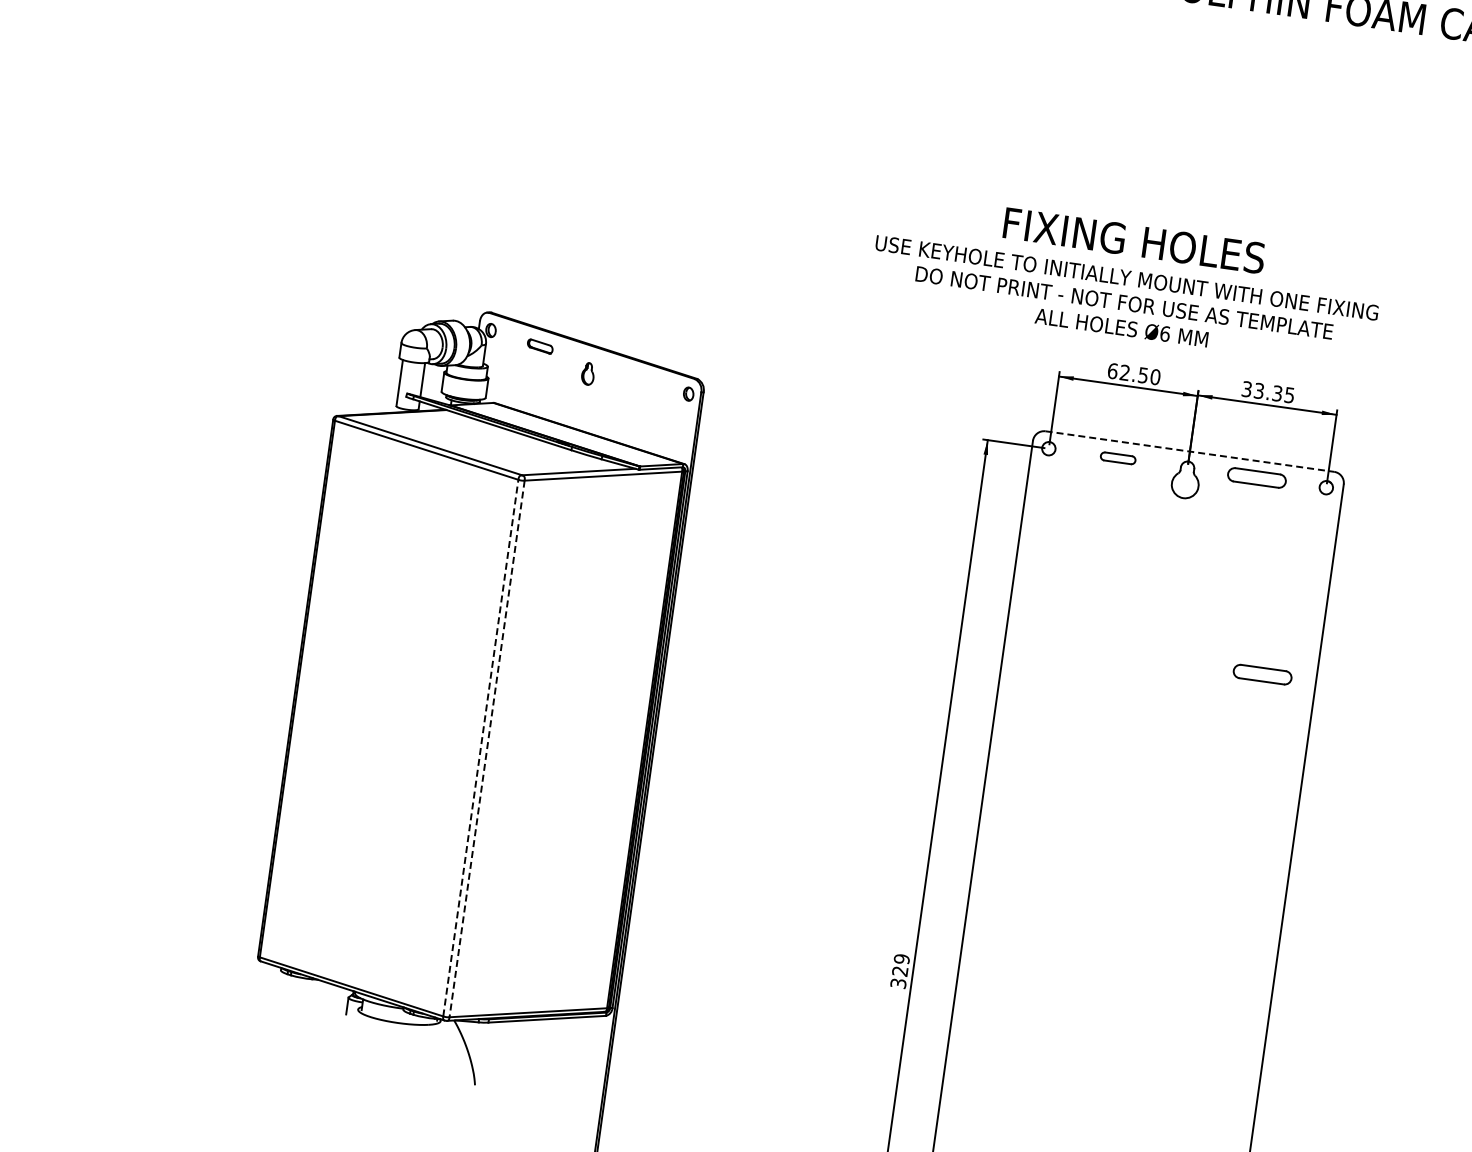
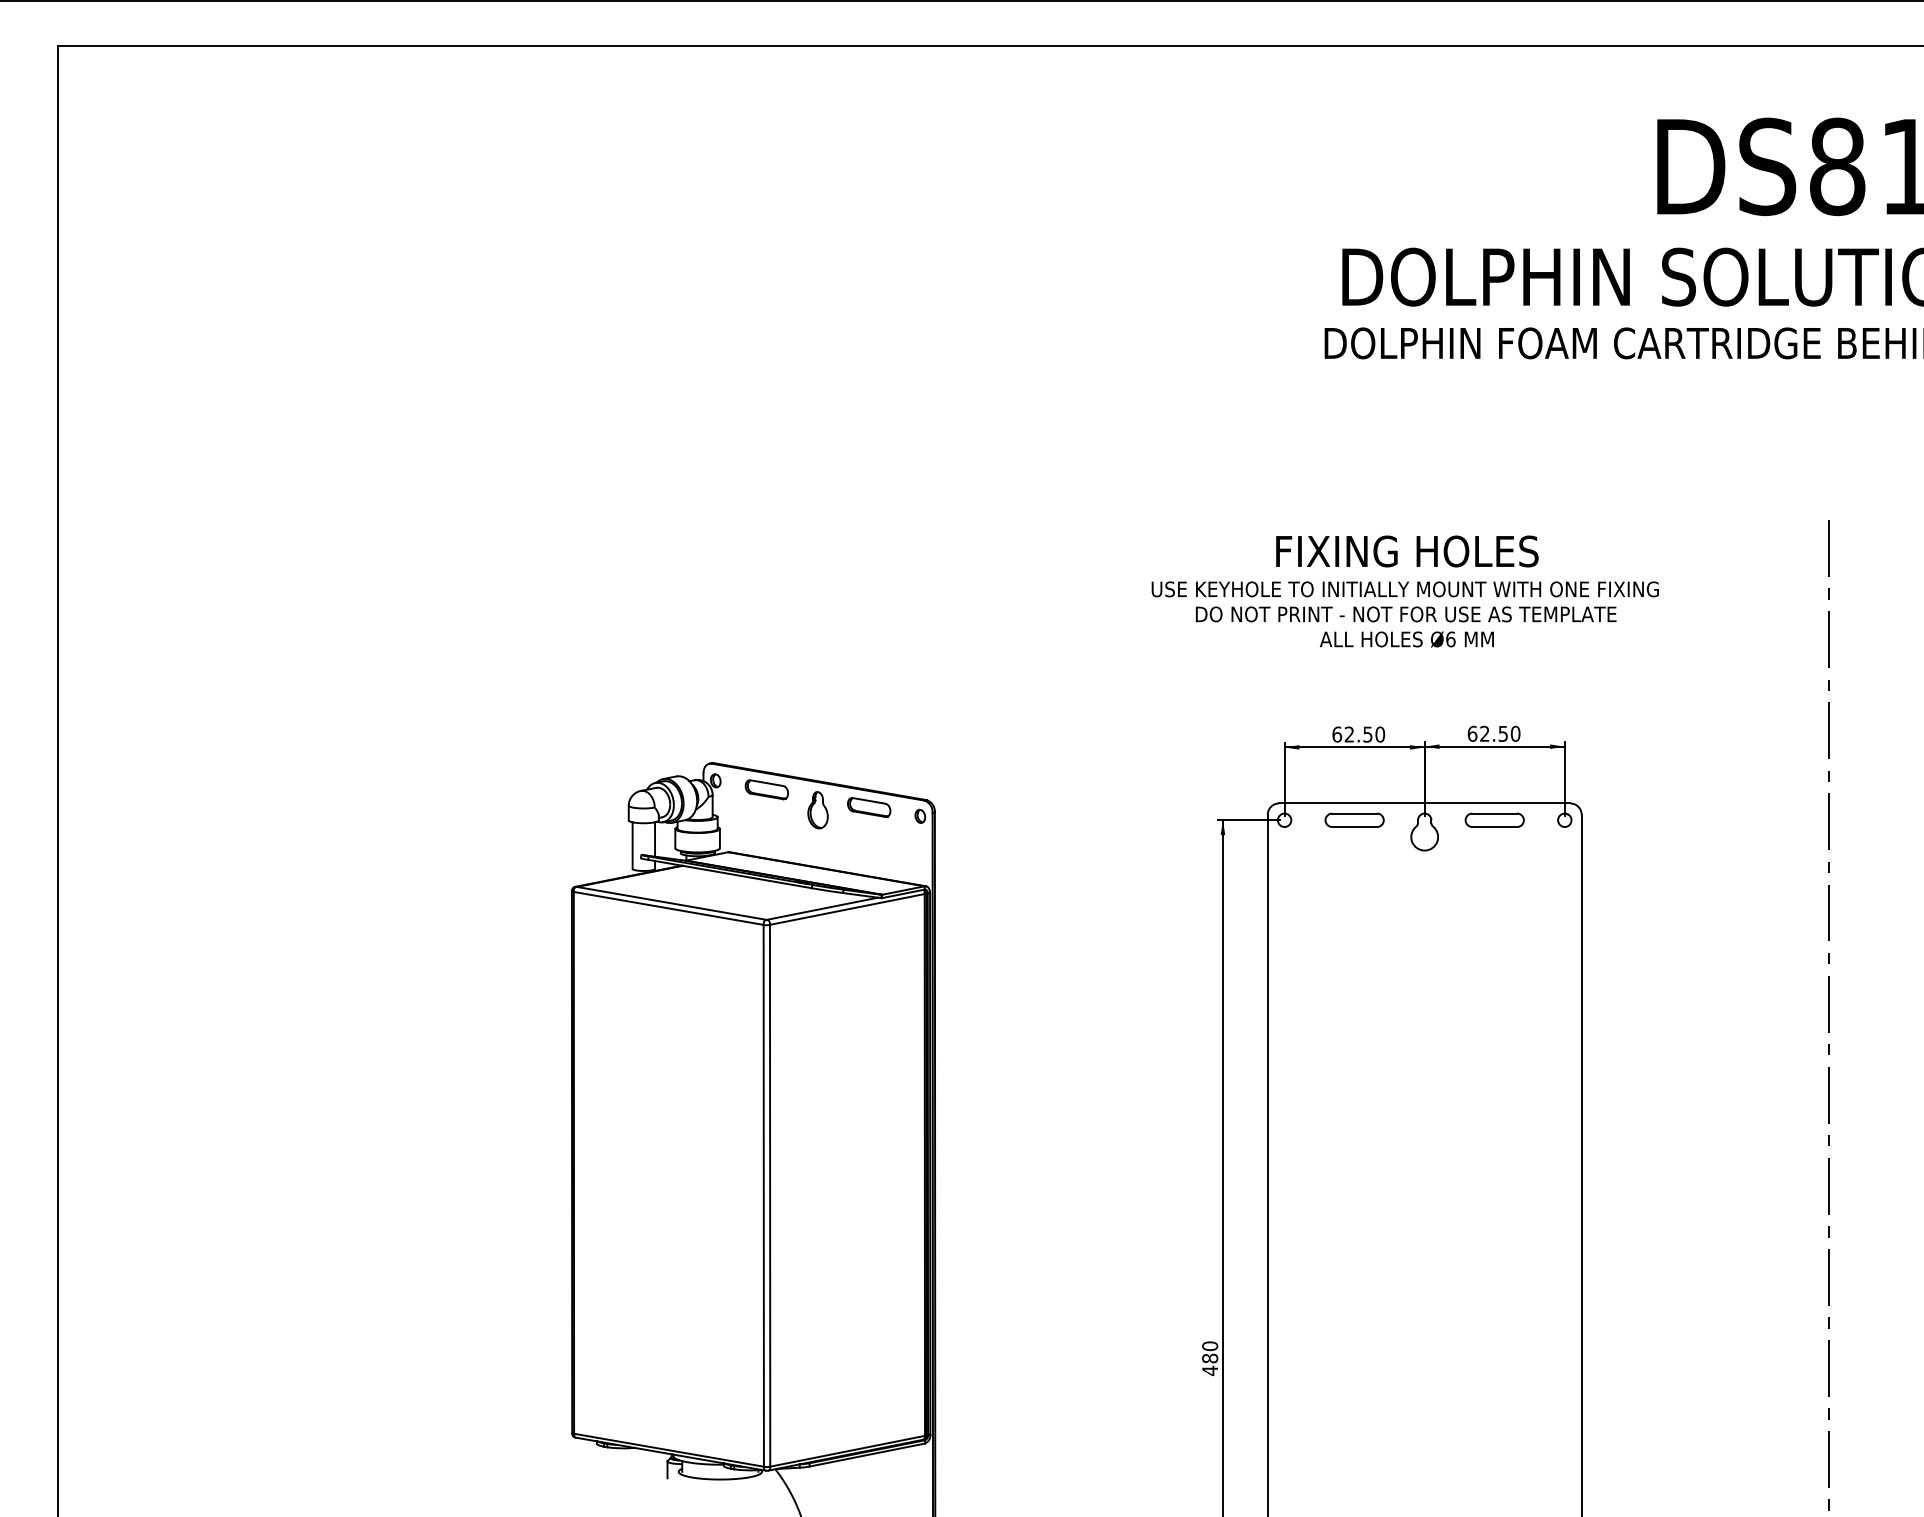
text: (1125, 280) -> (1404, 591), moved
part: (540, 346) -> (766, 789), size x1.67
part: (587, 374) -> (817, 810), size x1.67
part: (639, 378) -> (869, 807), added
text: (1267, 391) -> (1493, 733), 33.35 -> 62.50
line: (1189, 451) -> (1424, 803), dashed -> solid
part: (1118, 457) -> (1354, 819), size x1.67
part: (1262, 673) -> (1527, 1013), removed
line: (480, 747) -> (763, 1195), dashed -> solid
line: (487, 748) -> (770, 1195), dashed -> solid
text: (900, 971) -> (1210, 1358), 329 -> 480

